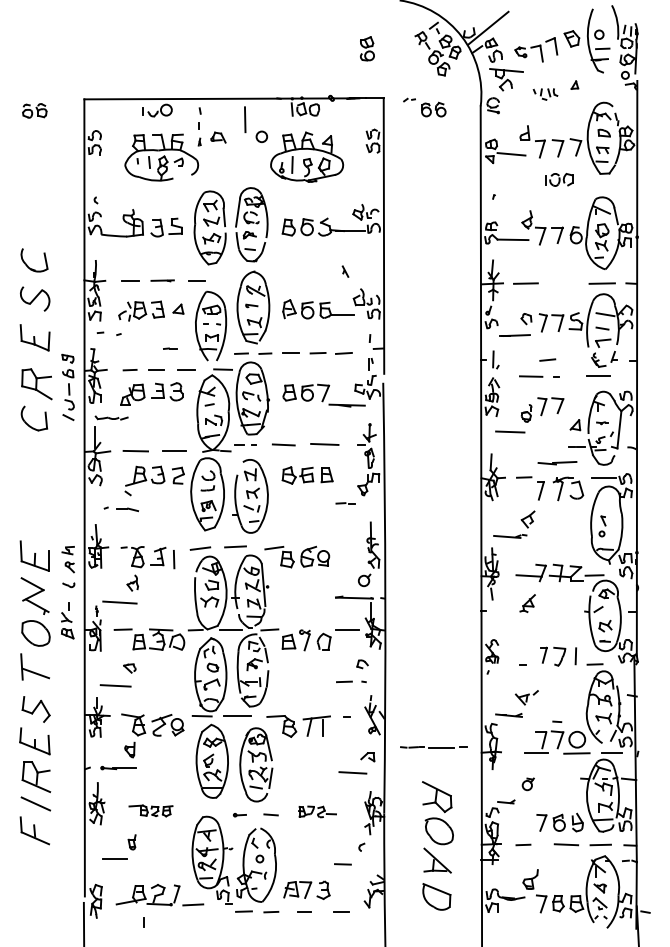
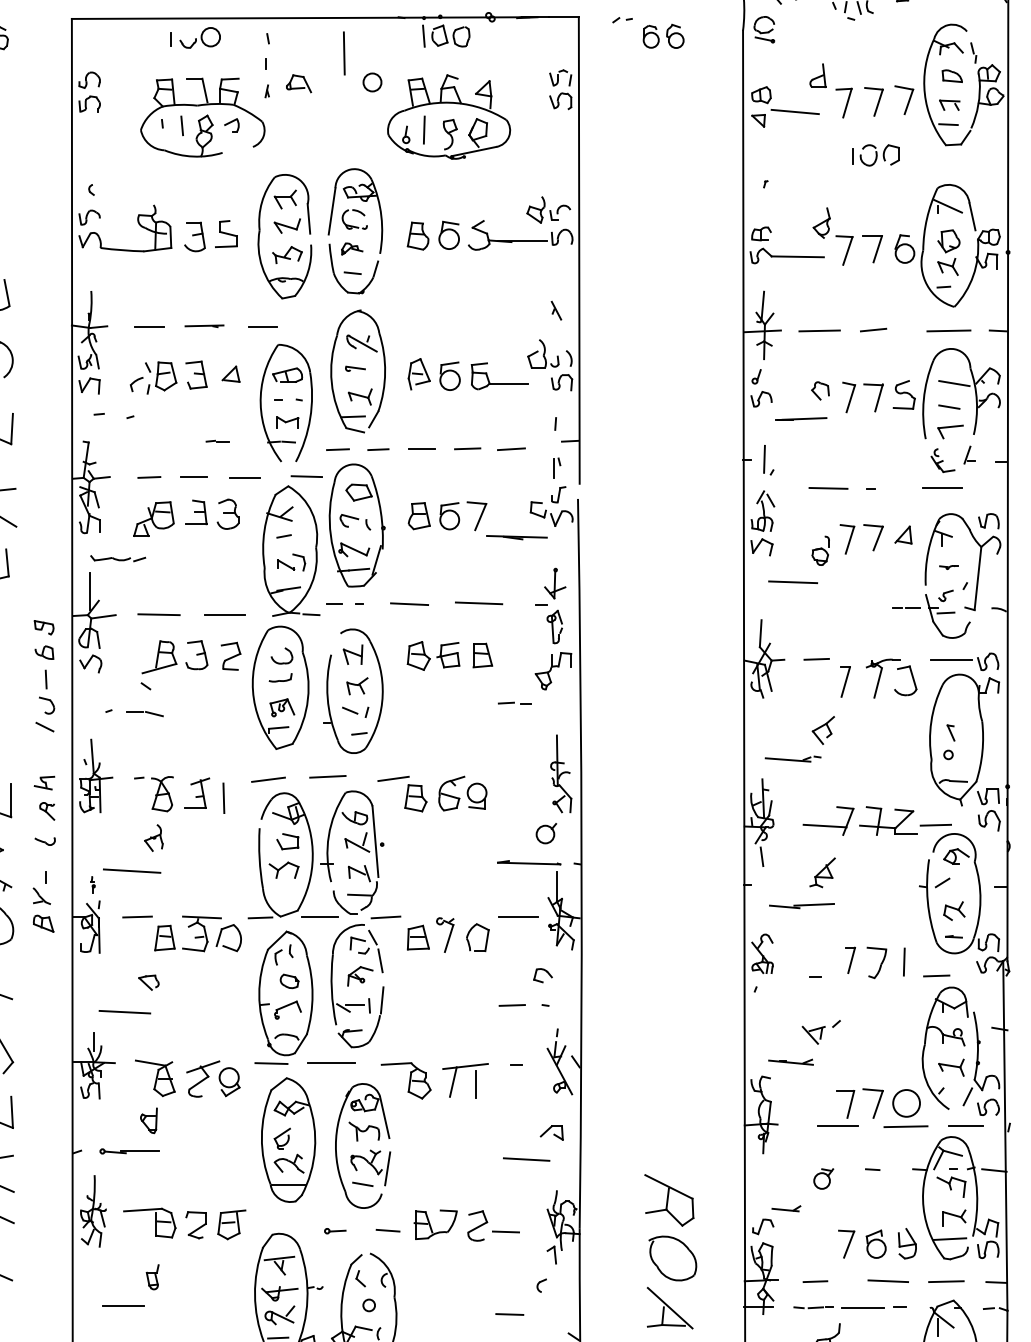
part: (345, 271) -> (556, 310), moved
line: (547, 359) -> (873, 329), moved
part: (67, 387) -> (43, 676), moved
part: (575, 425) -> (903, 535), moved
part: (557, 463) -> (801, 906), moved
line: (557, 721) -> (873, 1169), moved
line: (433, 747) -> (849, 1307), moved
part: (150, 810) -> (183, 1223), size x1.67
part: (317, 811) -> (466, 1224), size x1.67

